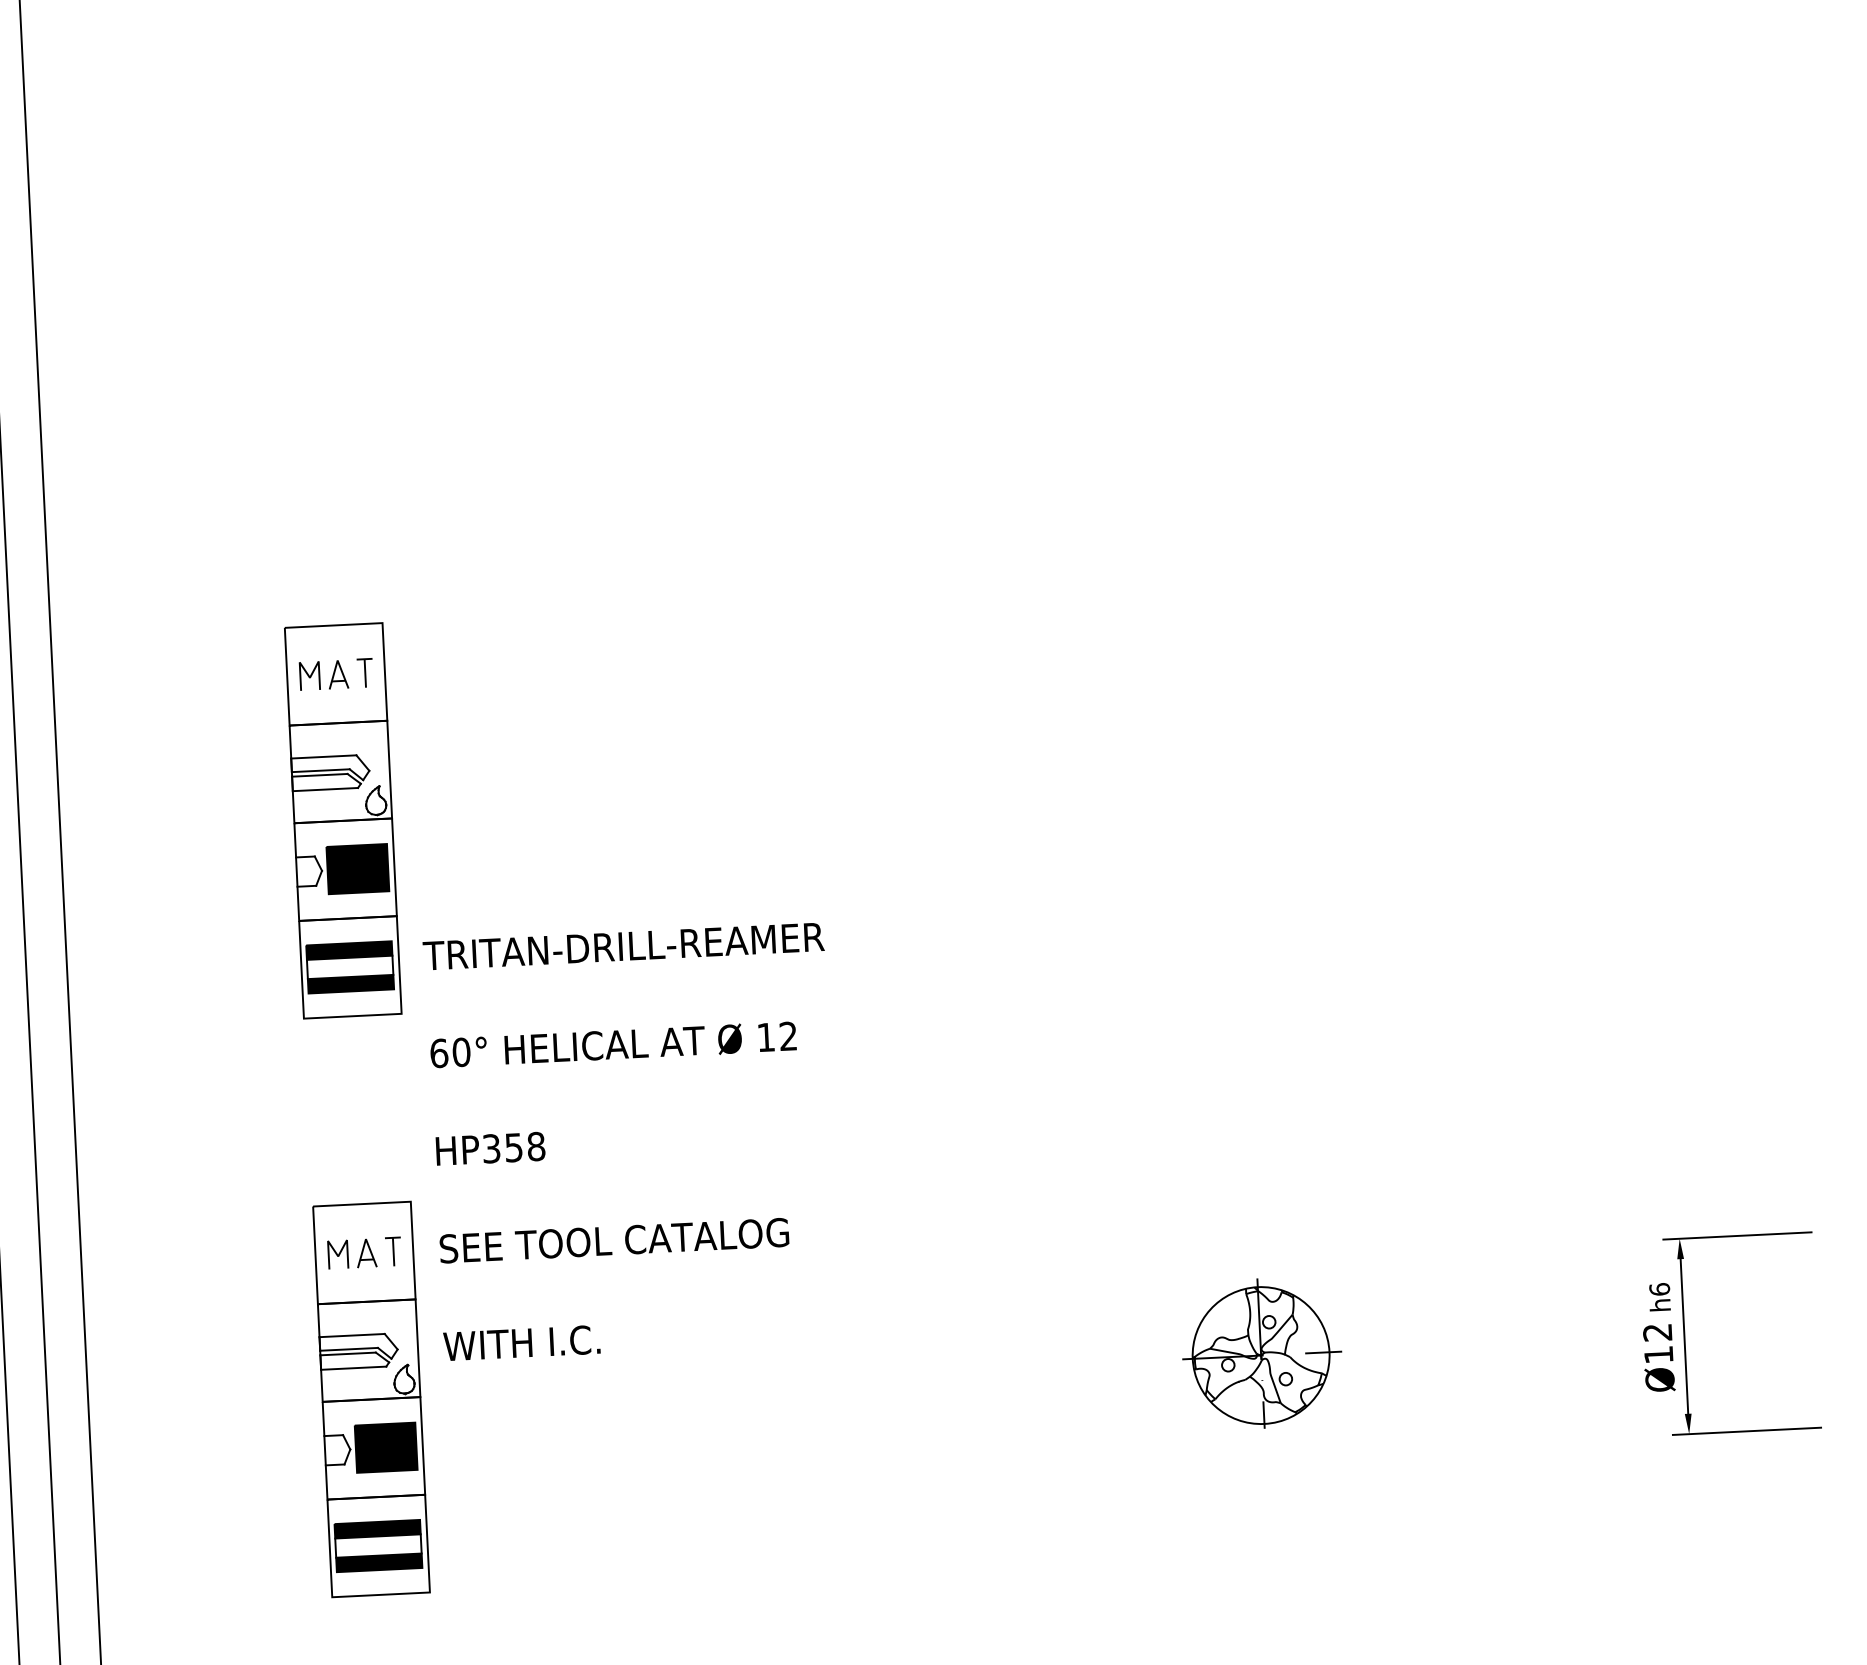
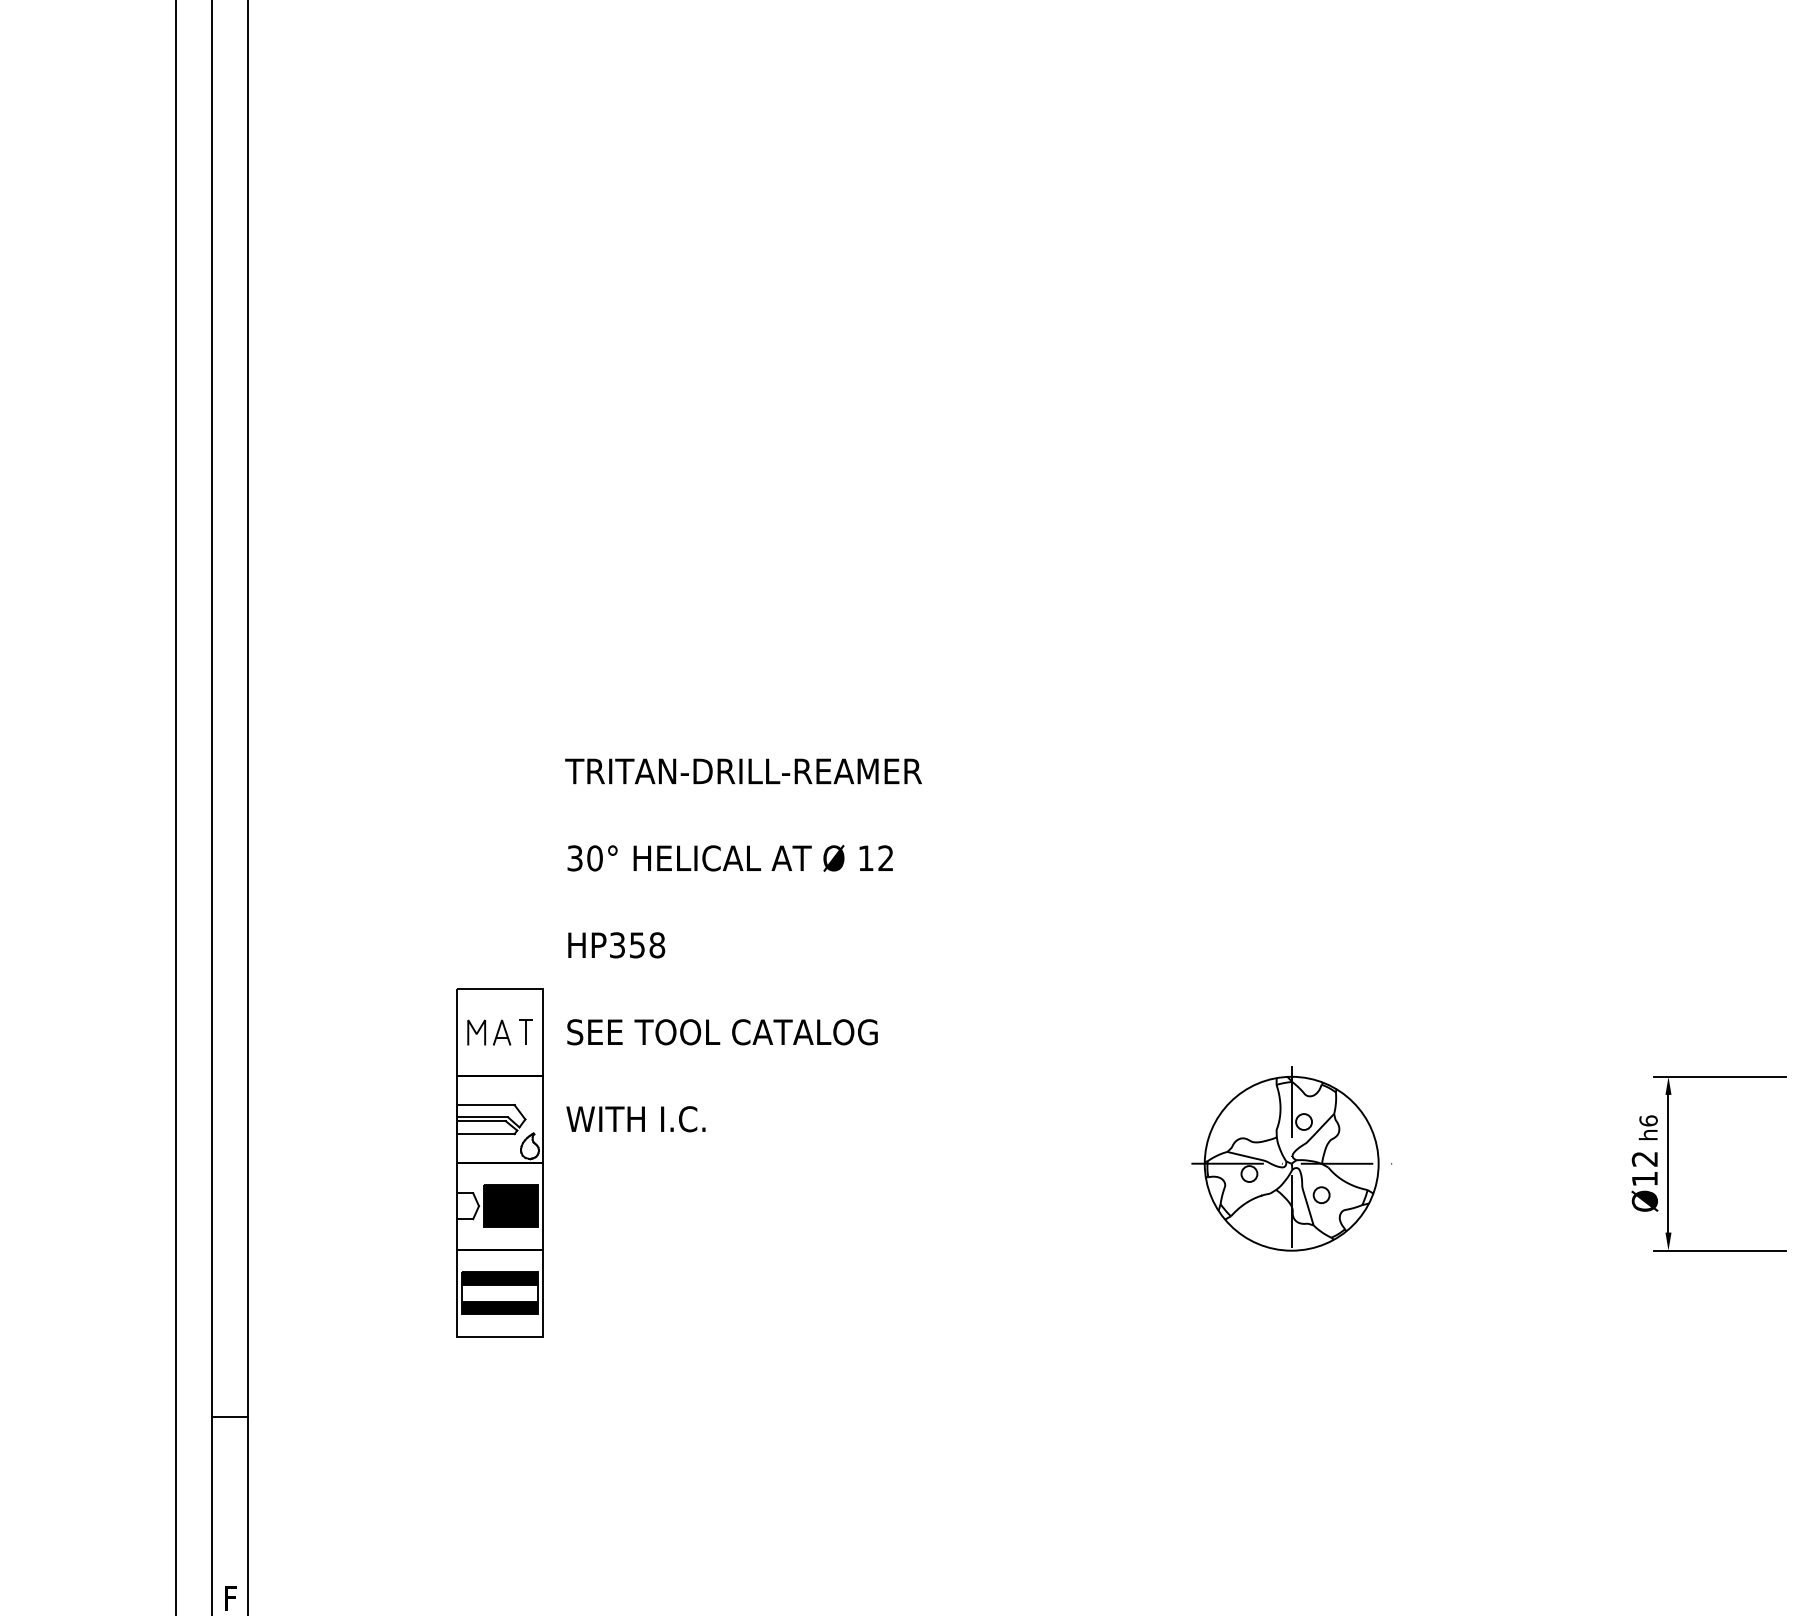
part: (342, 820) -> (499, 647), removed
text: (439, 1053) -> (575, 858), 60° -> 30°
part: (1260, 1351) -> (1291, 1158), size x1.43

